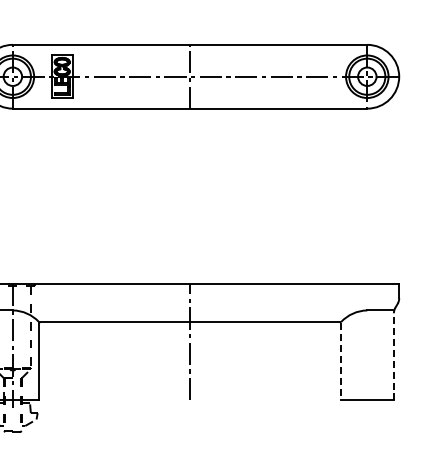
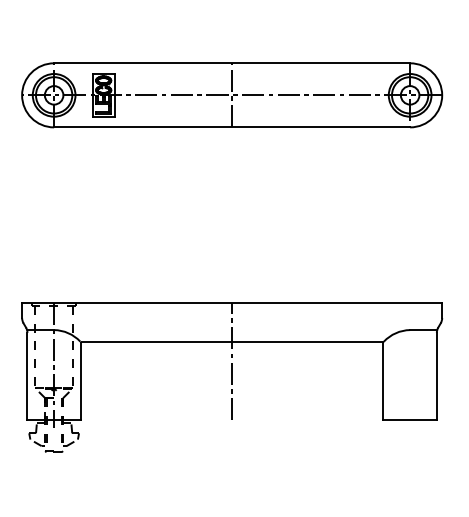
line: (393, 356) -> (436, 376), dashed -> solid
line: (340, 361) -> (383, 381), dashed -> solid

